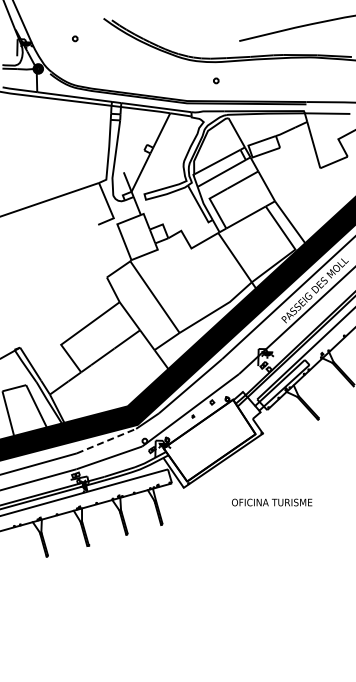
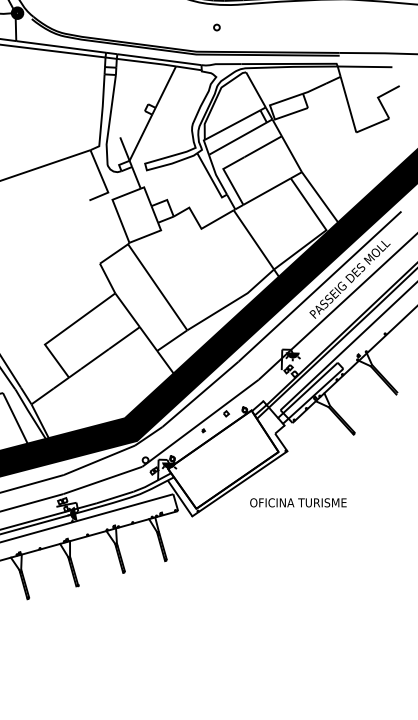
circle: (216, 80) -> (217, 27), moved
line: (106, 440) -> (99, 459), dashed -> solid
text: (272, 502) -> (298, 502), moved

